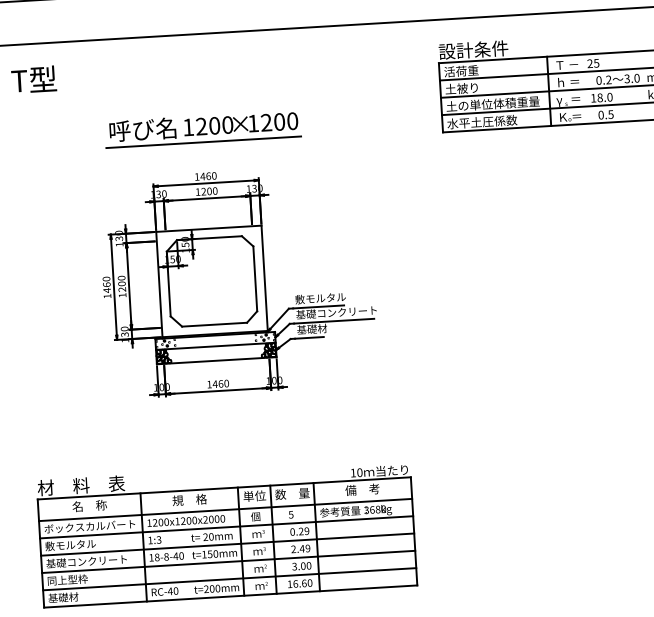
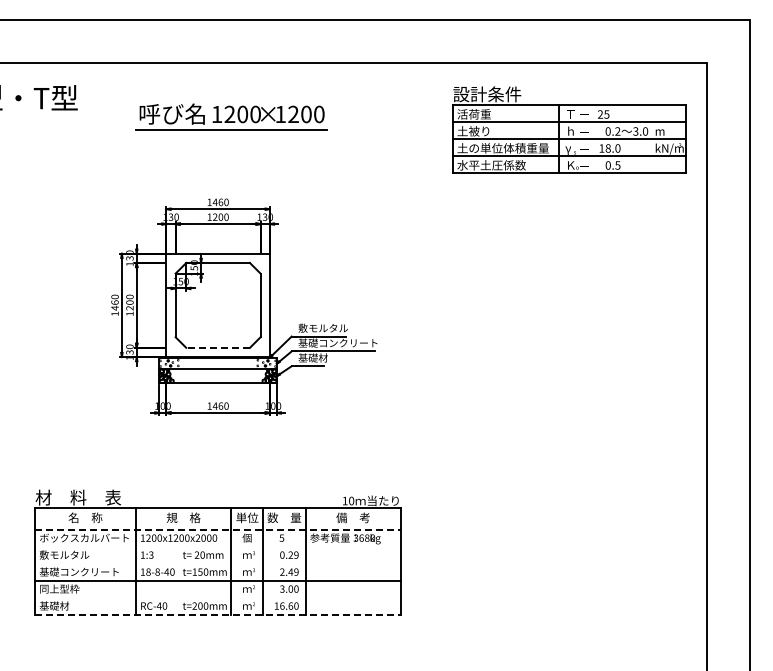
part: (203, 128) -> (231, 116), moved
line: (214, 324) -> (218, 347), solid -> dashed
line: (225, 509) -> (218, 529), solid -> dashed
line: (227, 527) -> (218, 546), removed
line: (228, 544) -> (218, 563), removed
line: (230, 579) -> (218, 597), removed
line: (231, 596) -> (218, 614), solid -> dashed

